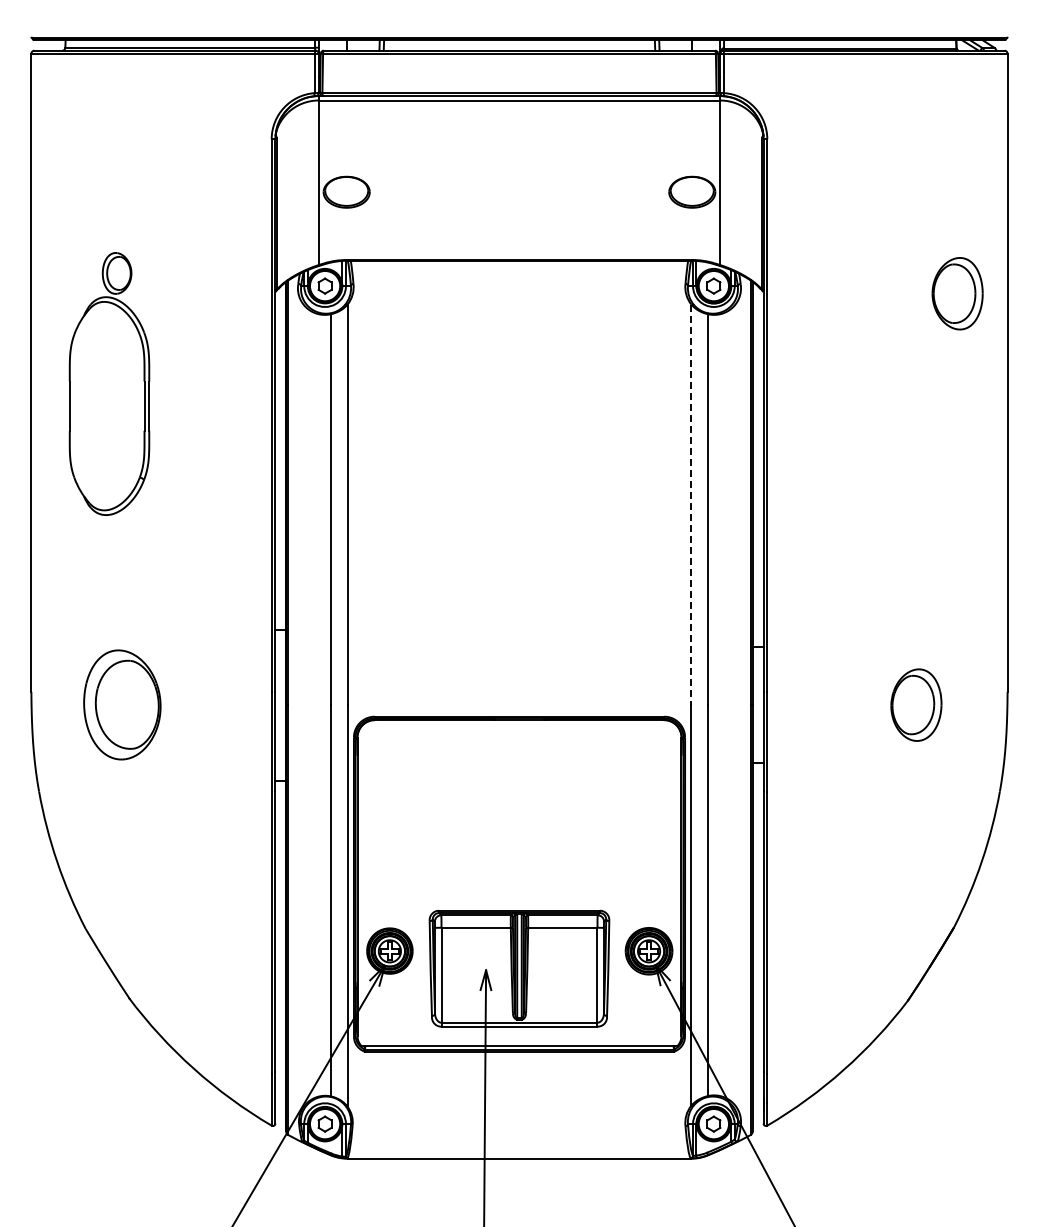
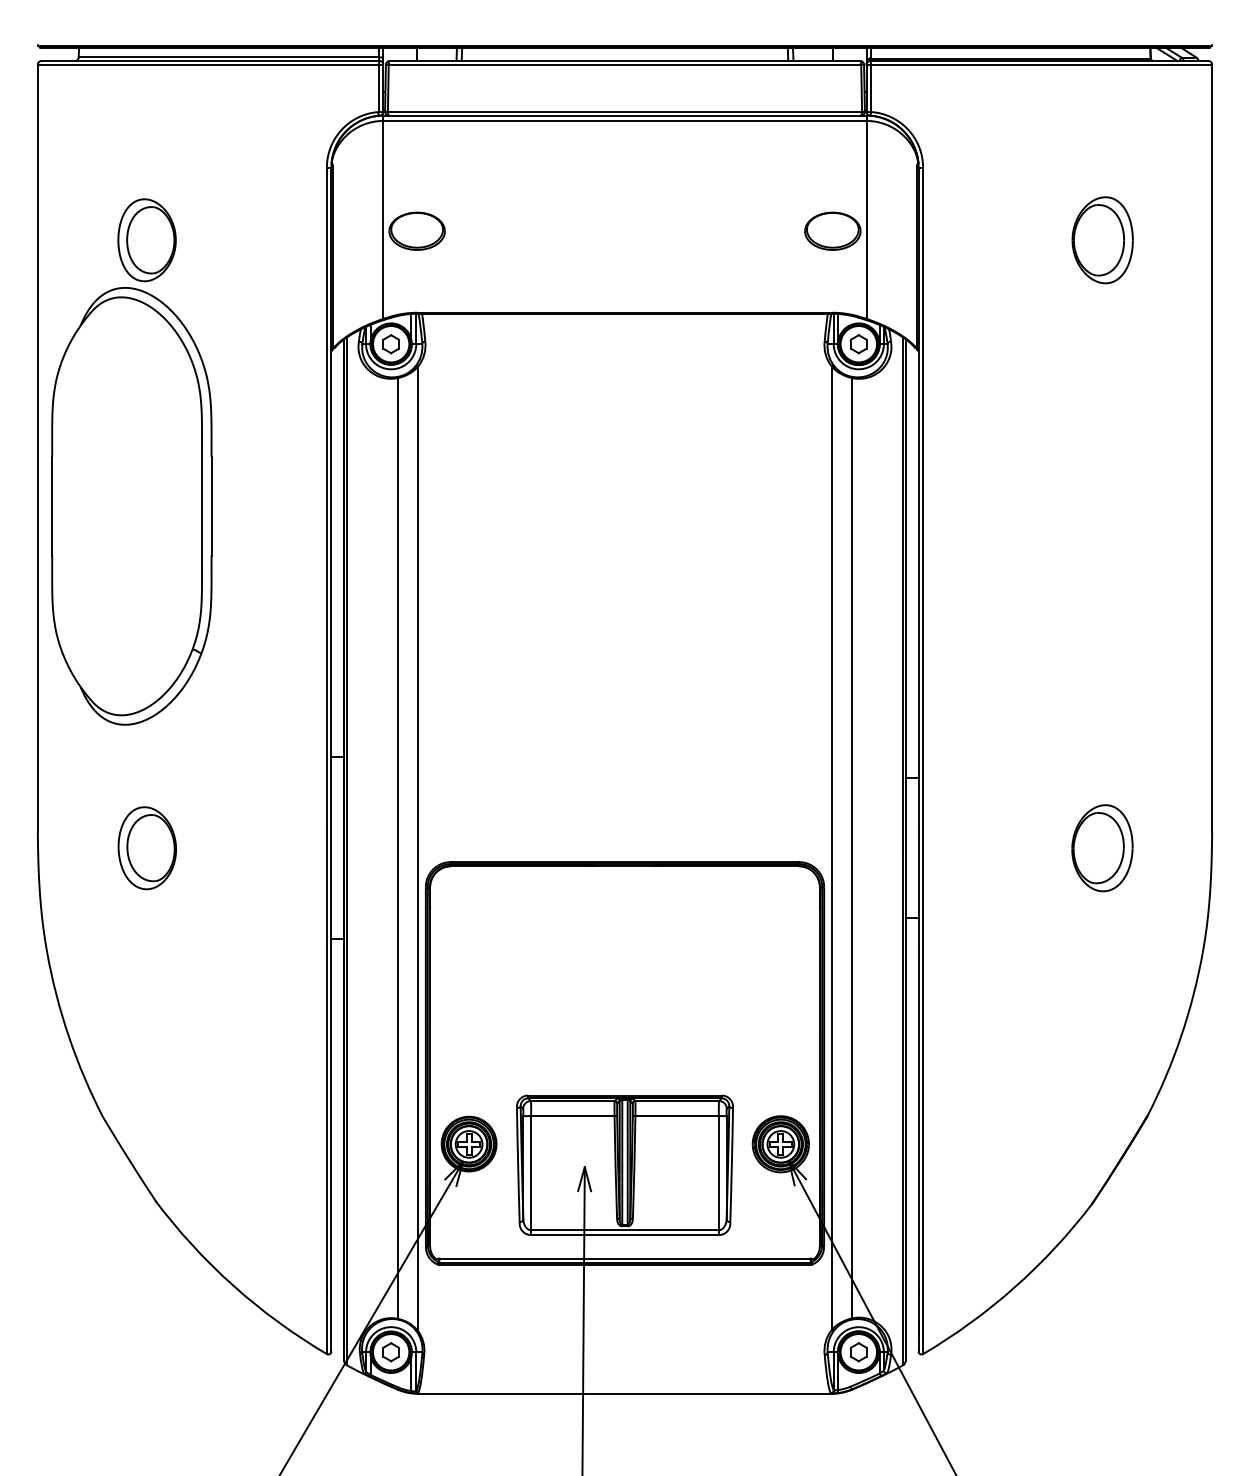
part: (957, 293) -> (1102, 239), moved
part: (109, 383) -> (131, 461), size x1.67
line: (691, 505) -> (831, 608), dashed -> solid
part: (122, 705) -> (147, 848), size x0.62

